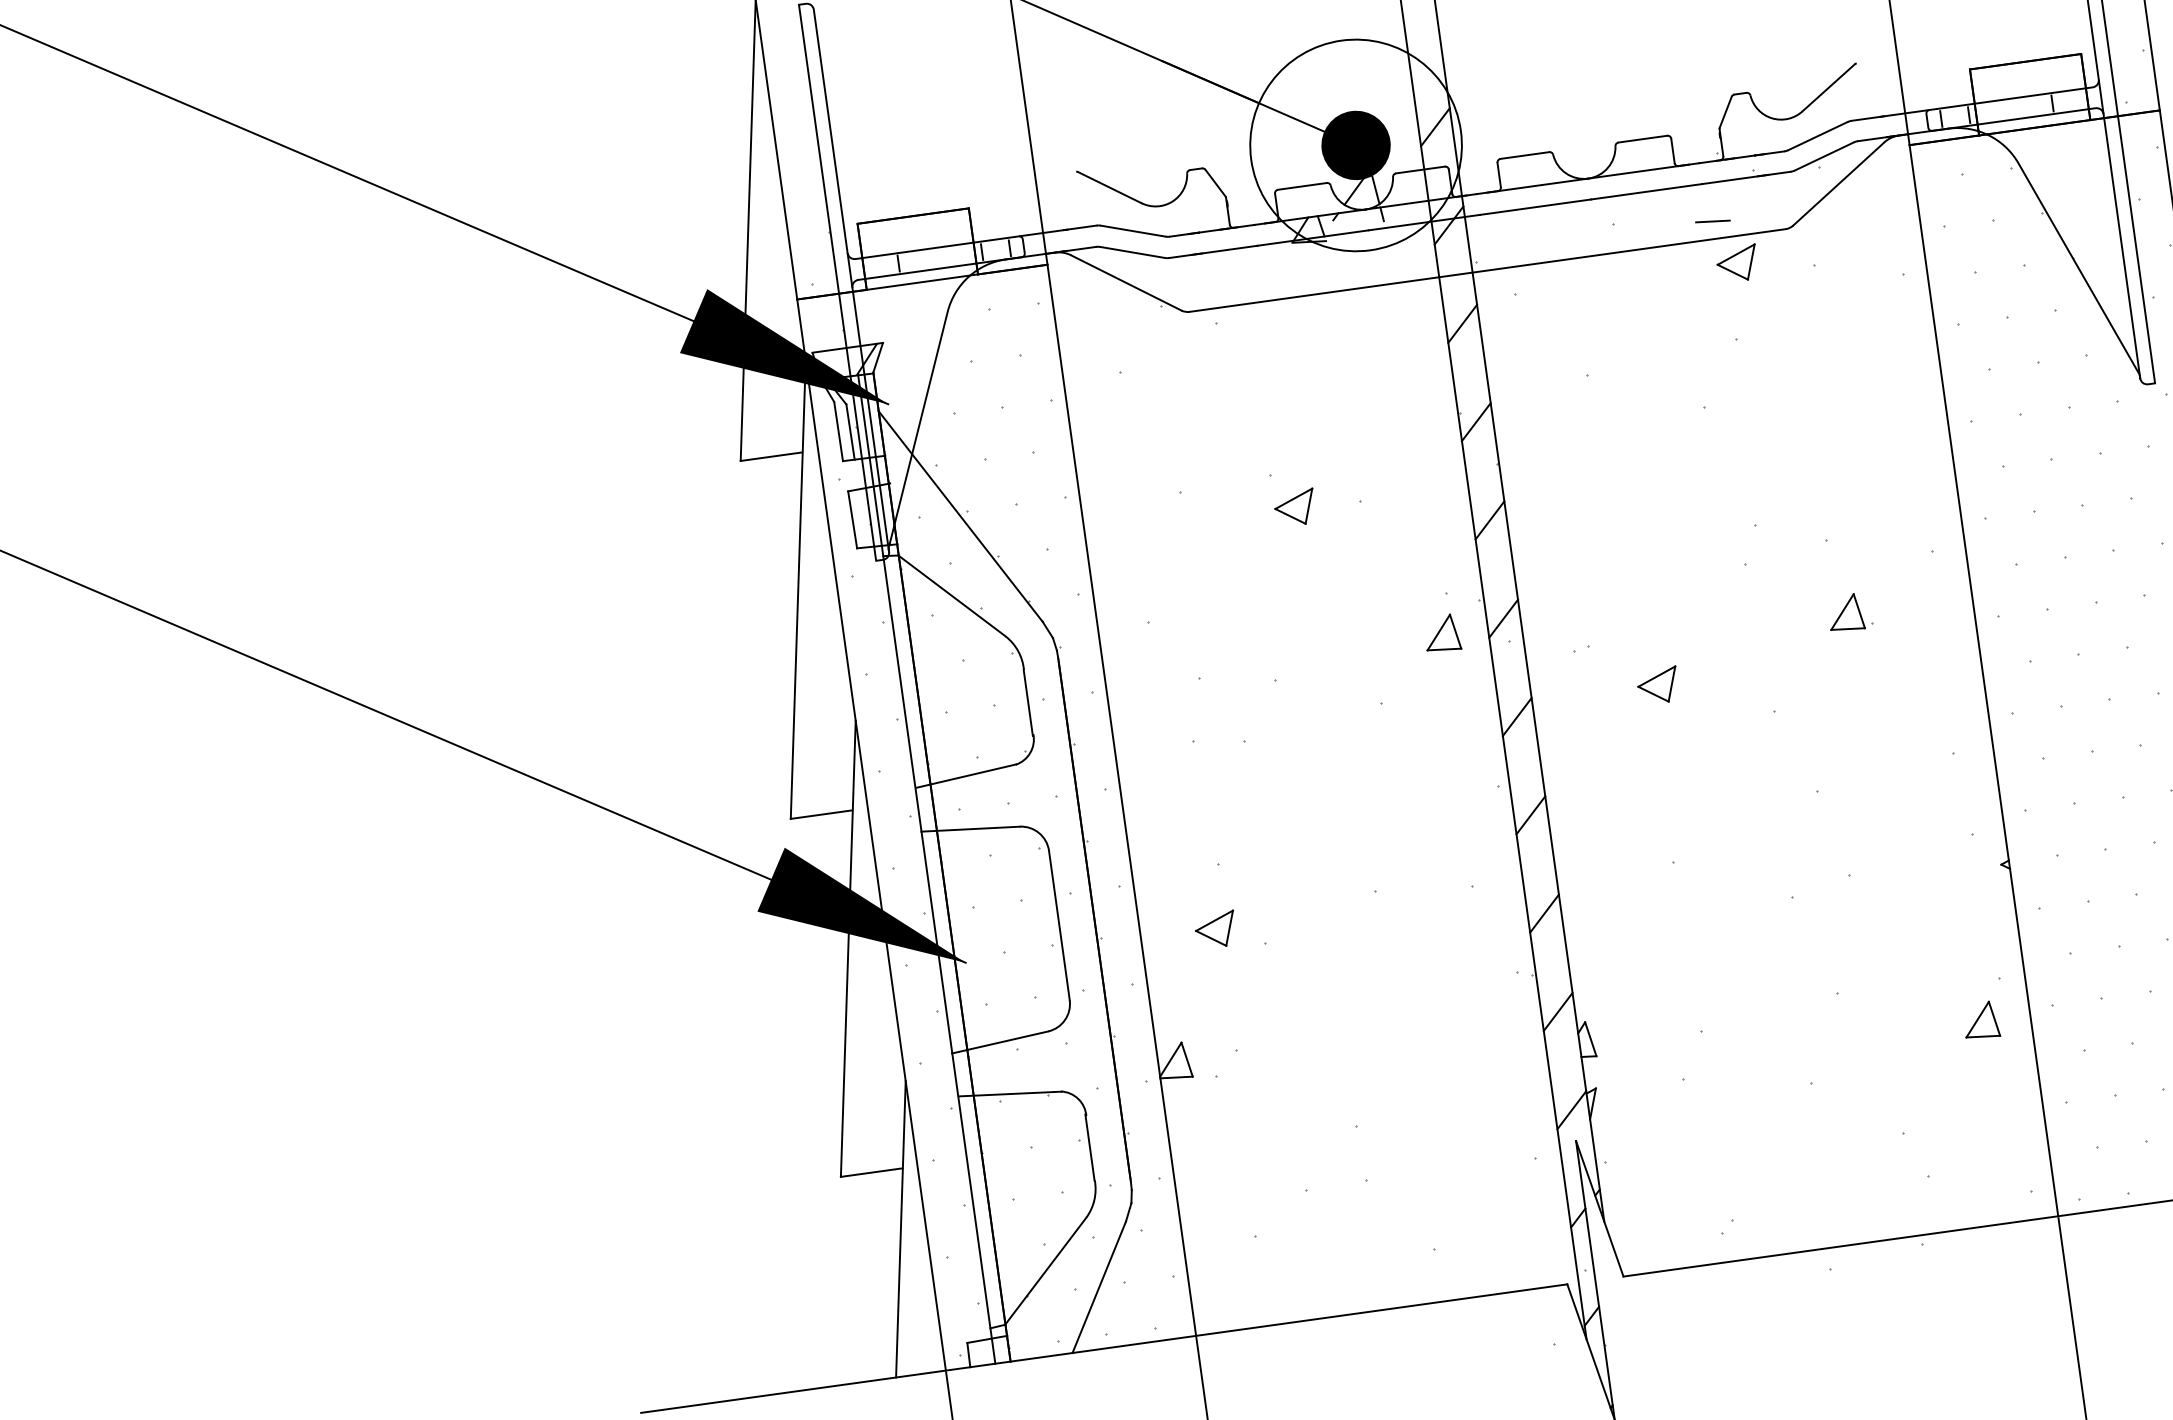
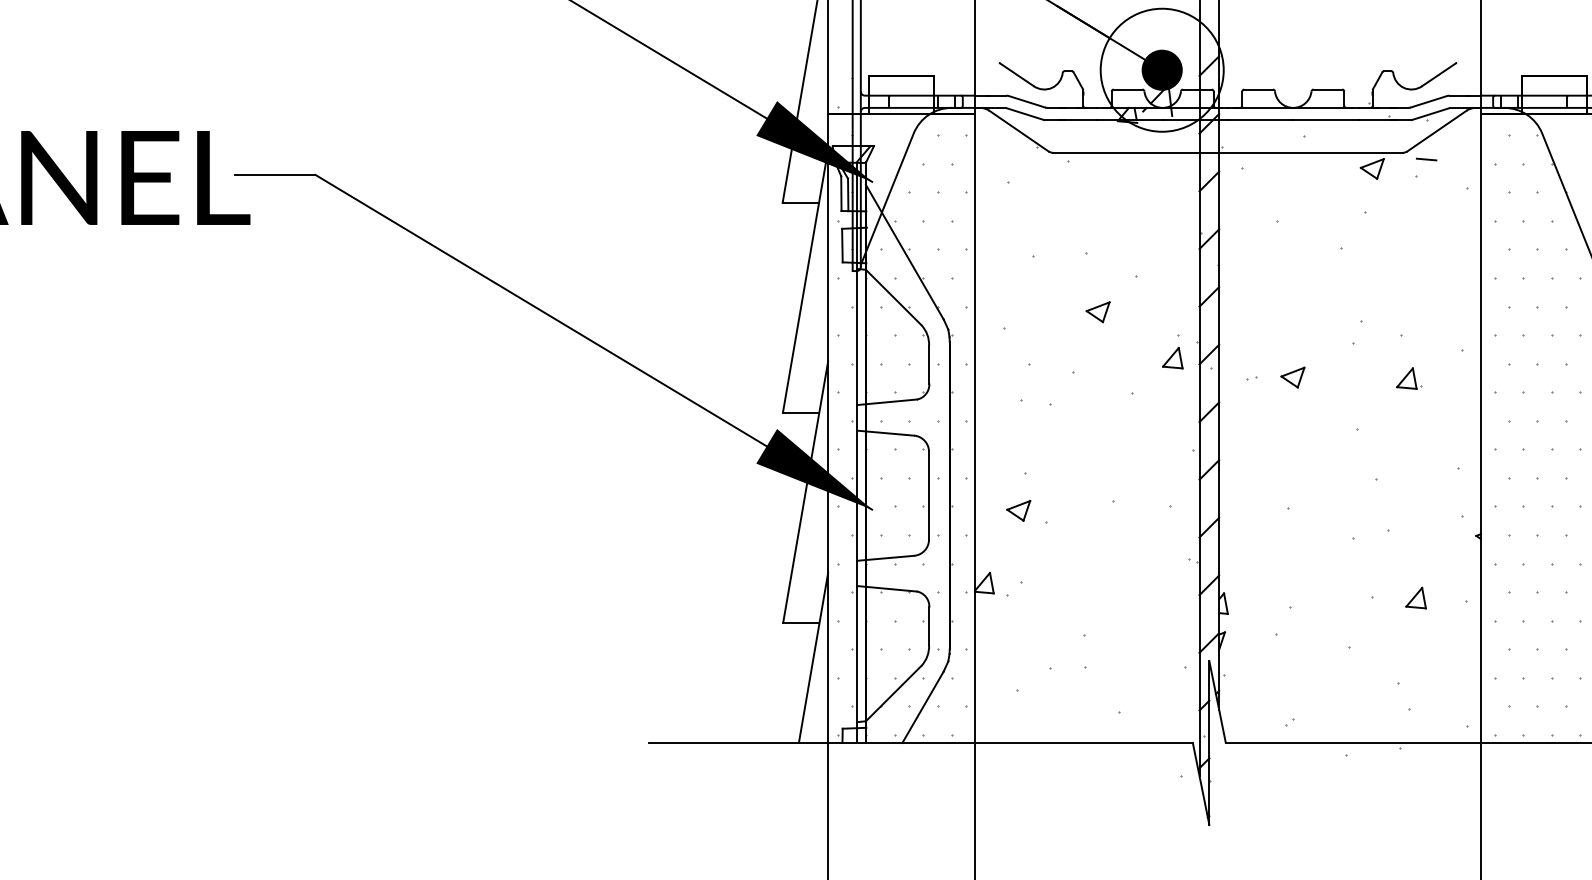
line: (1712, 221) -> (1426, 159), moved
part: (1294, 508) -> (1097, 312), moved
part: (1657, 685) -> (1292, 377), moved
part: (1979, 1019) -> (1415, 597), moved

